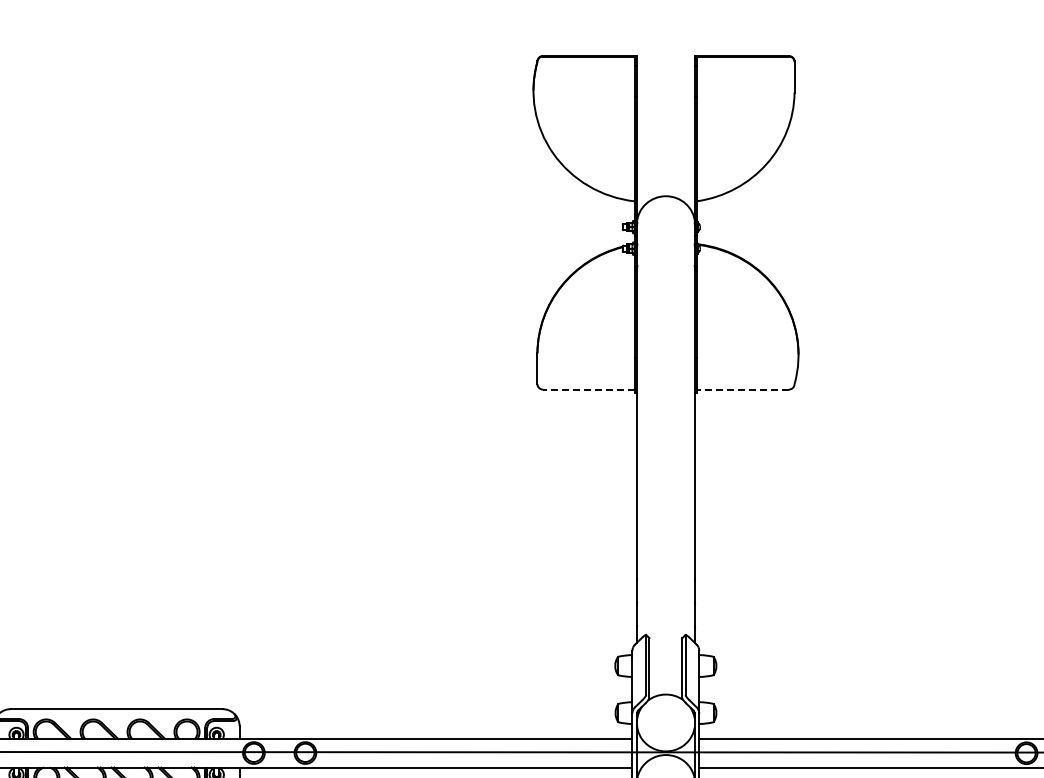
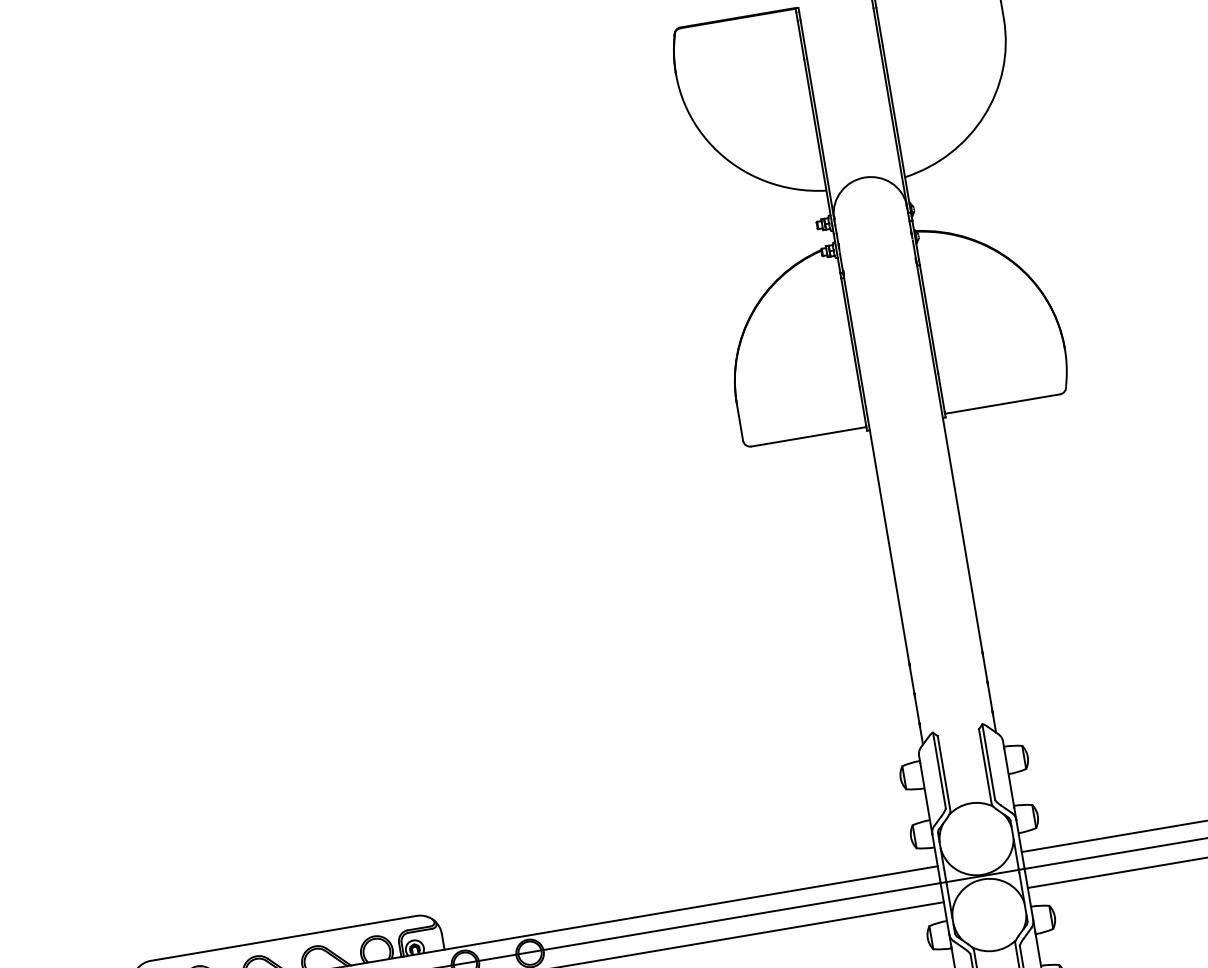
line: (588, 389) -> (808, 436), dashed -> solid
line: (743, 389) -> (1003, 403), dashed -> solid

